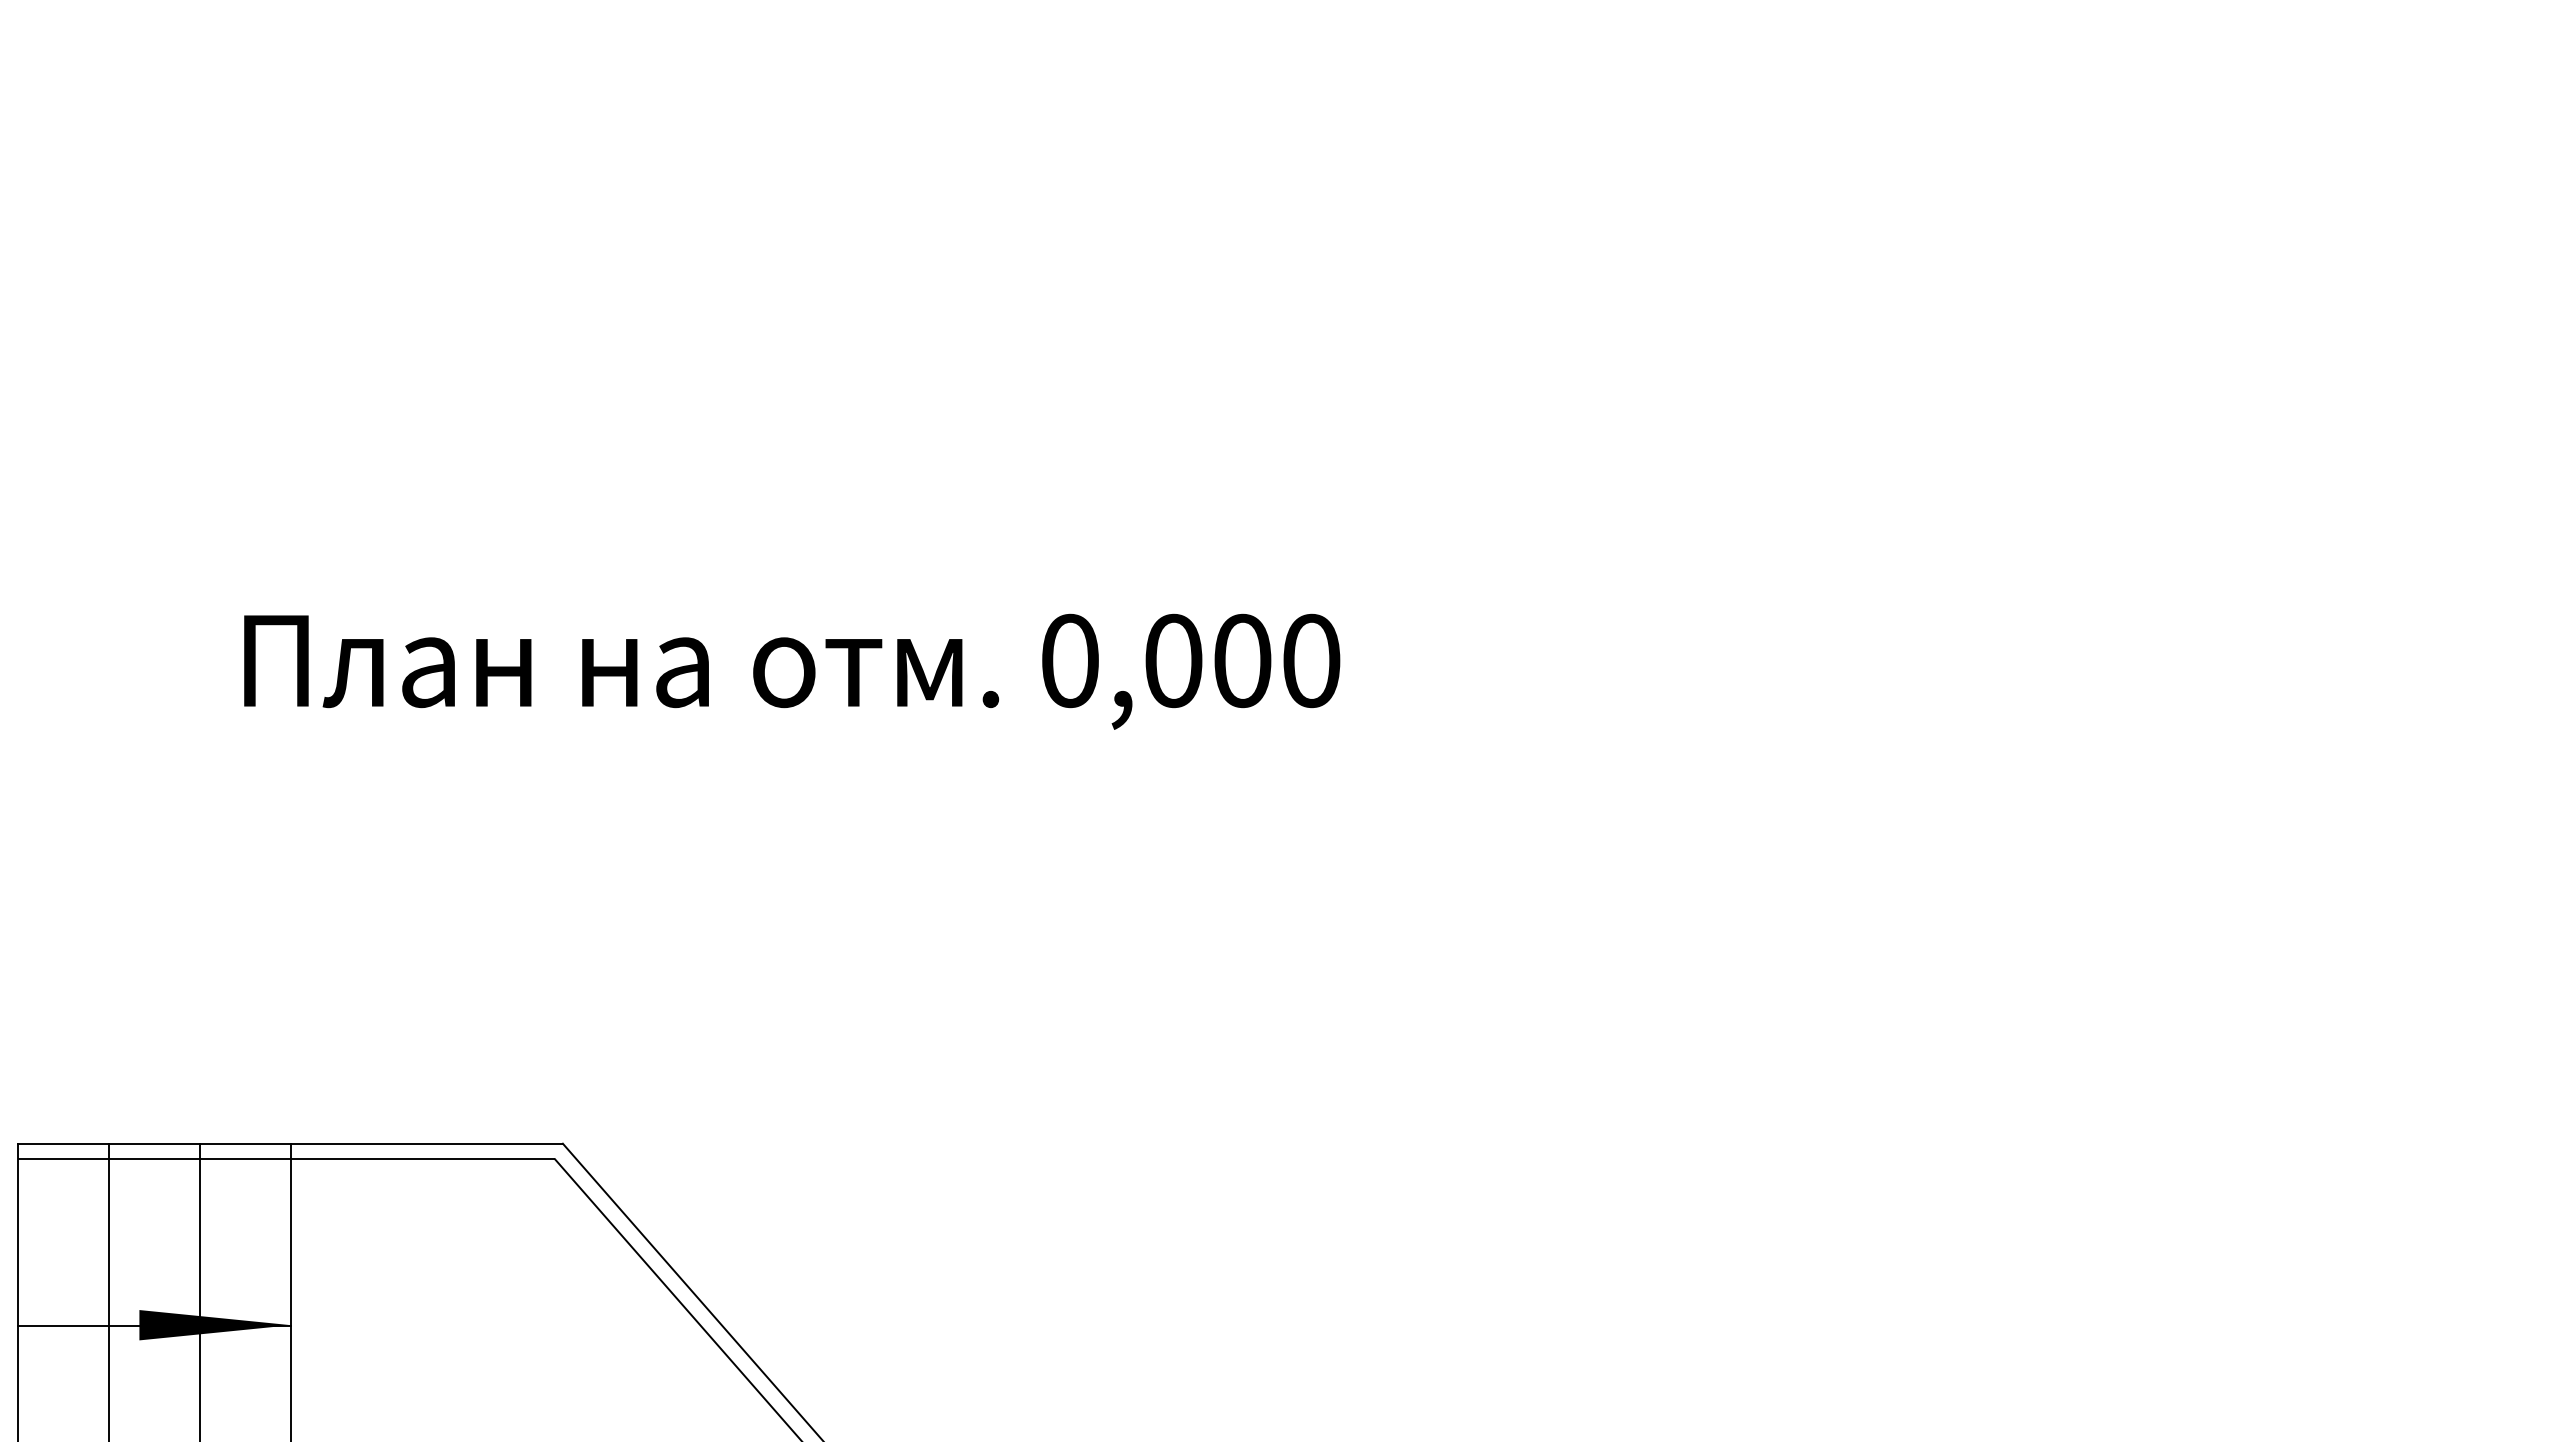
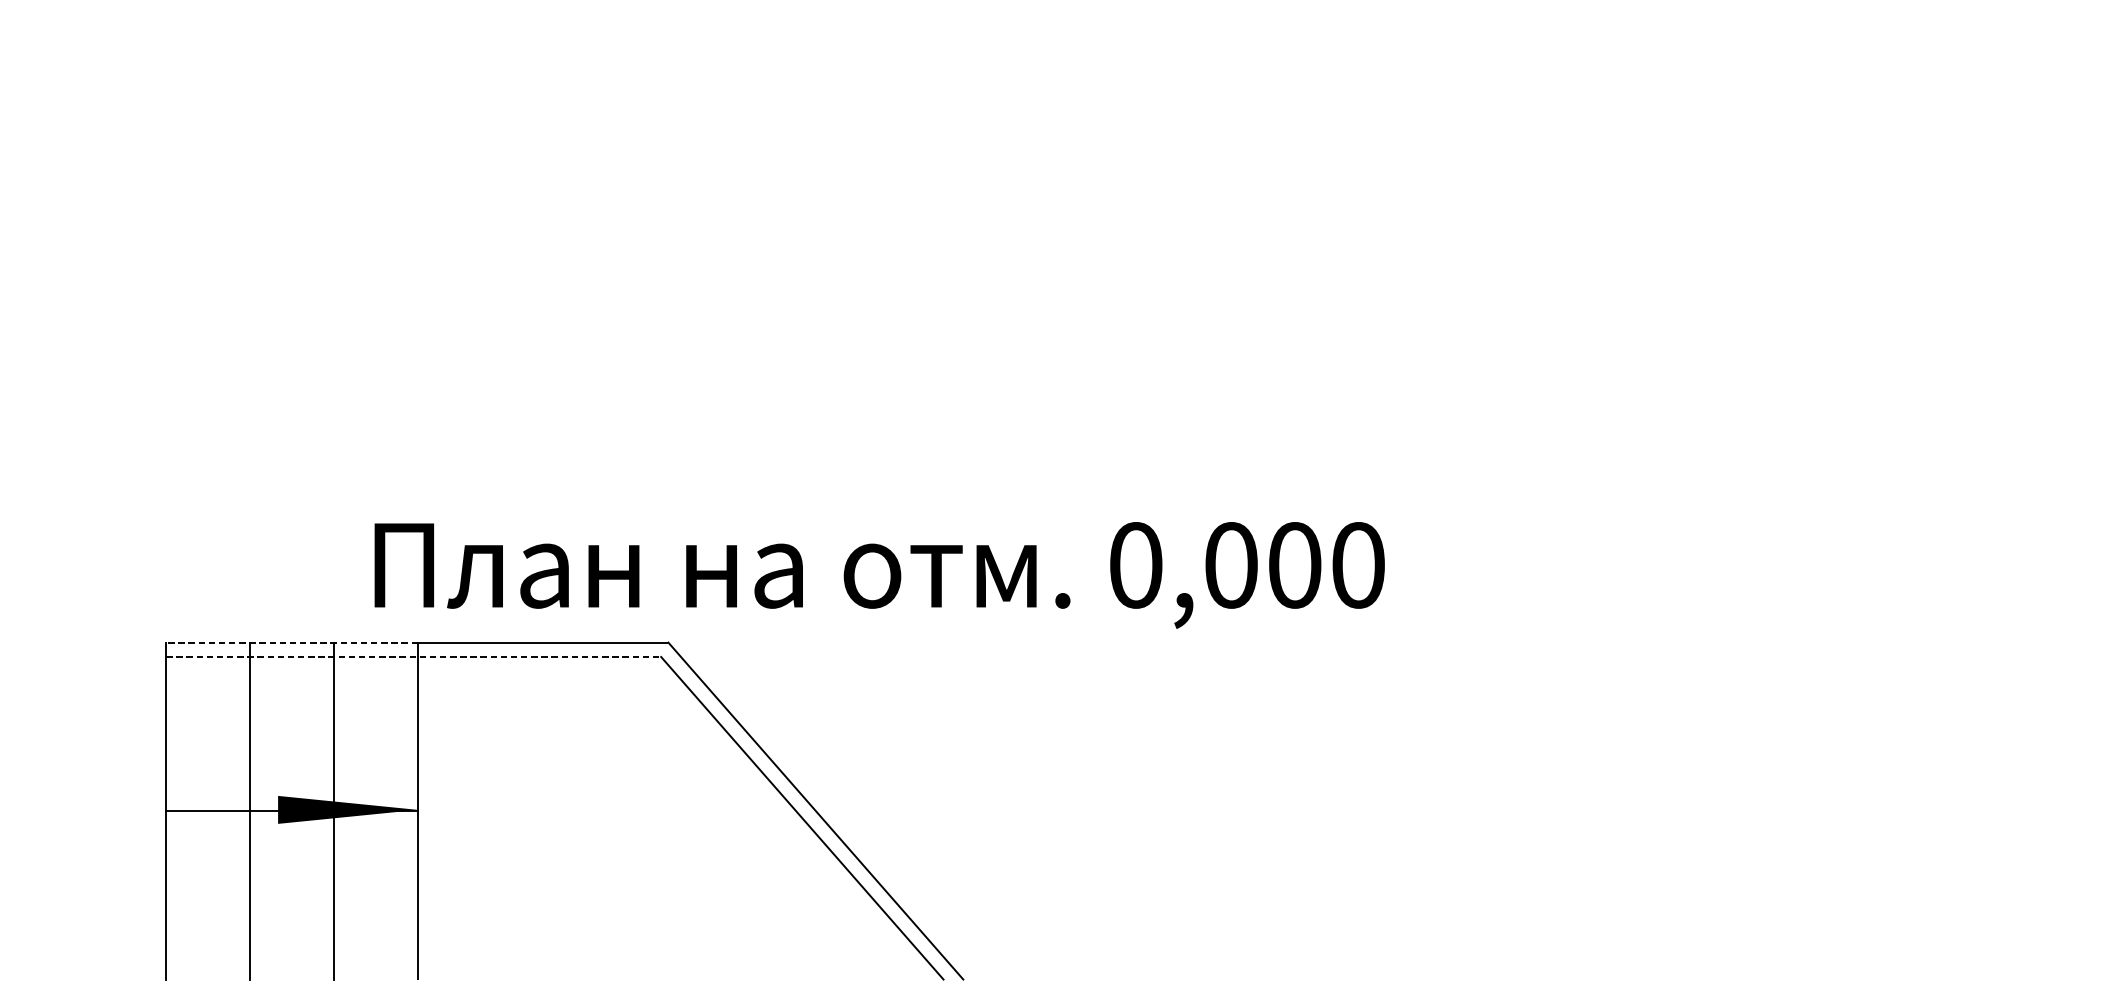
text: (792, 671) -> (880, 575), moved
line: (154, 1143) -> (291, 642), solid -> dashed
line: (286, 1159) -> (413, 657), solid -> dashed

